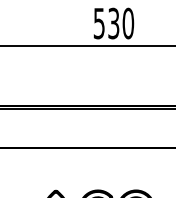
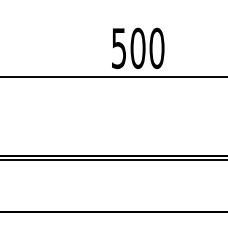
text: (113, 23) -> (137, 48), 530 -> 500

